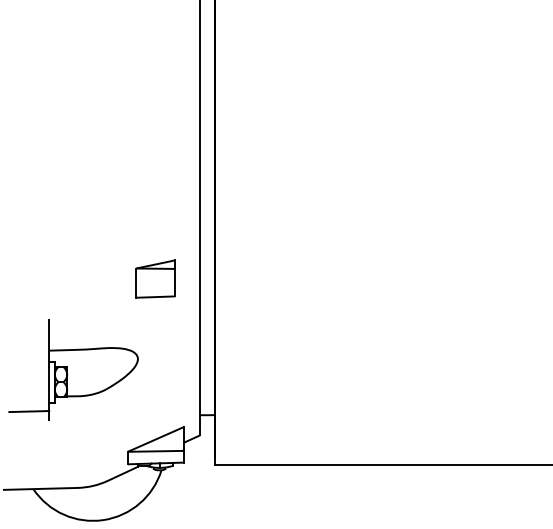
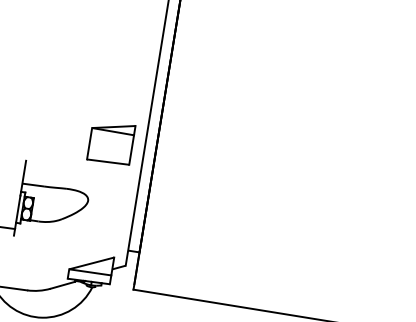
part: (155, 278) -> (111, 142), size x1.43

